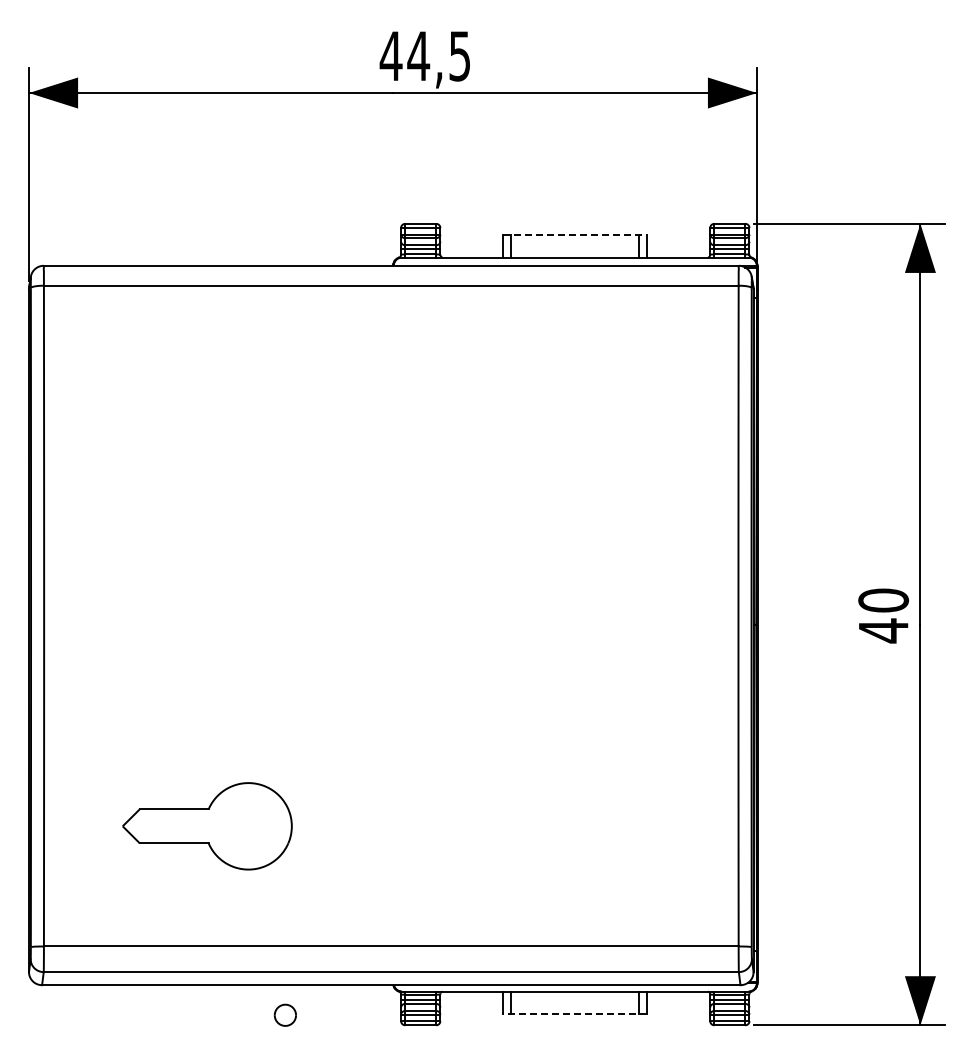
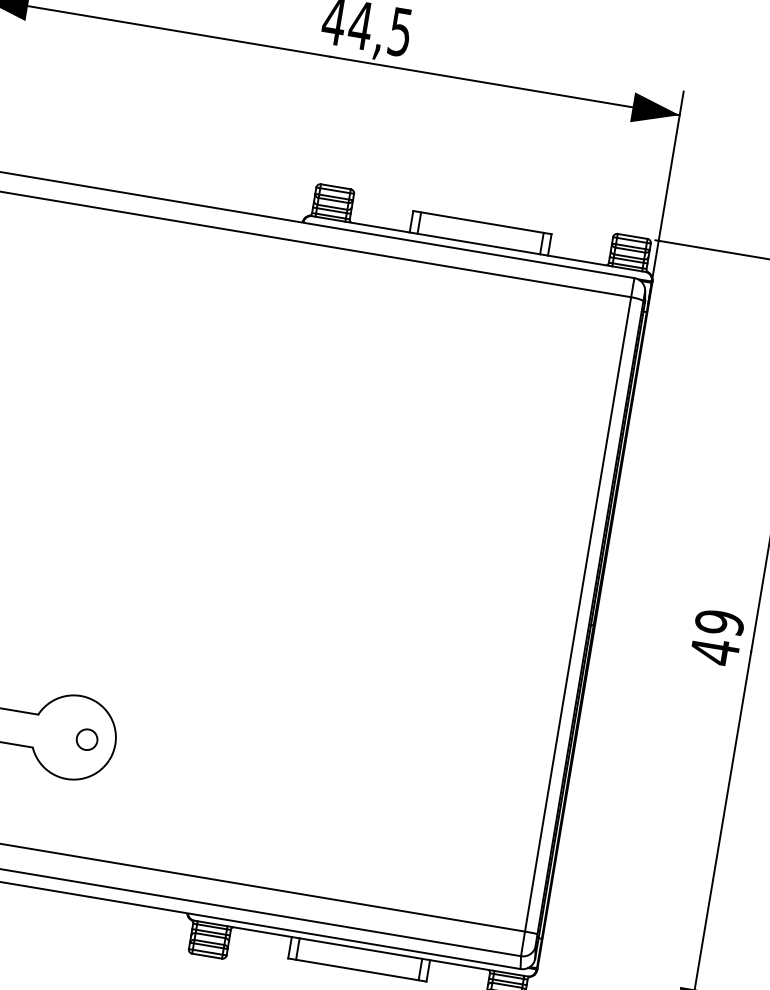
line: (575, 235) -> (482, 222), dashed -> solid
text: (883, 600) -> (719, 622), 40 -> 49
line: (574, 1013) -> (356, 969), dashed -> solid
part: (284, 1014) -> (86, 738), moved

